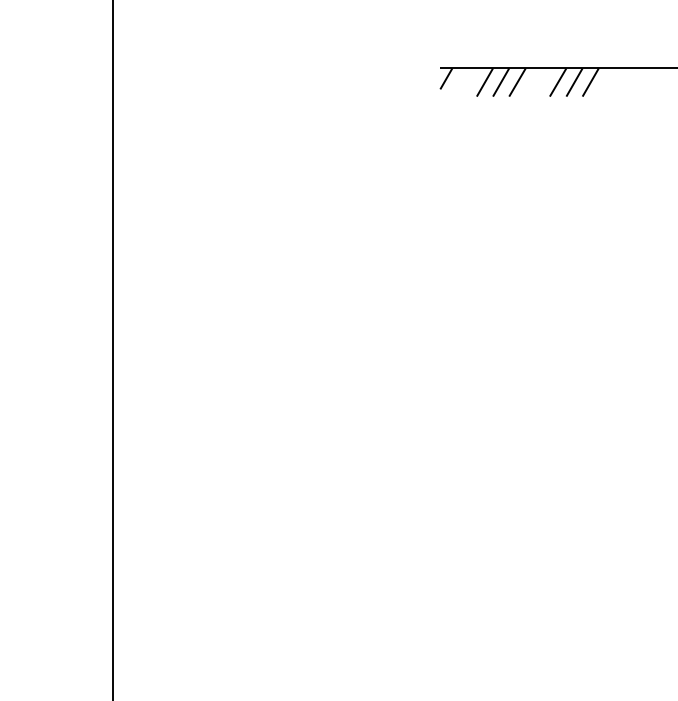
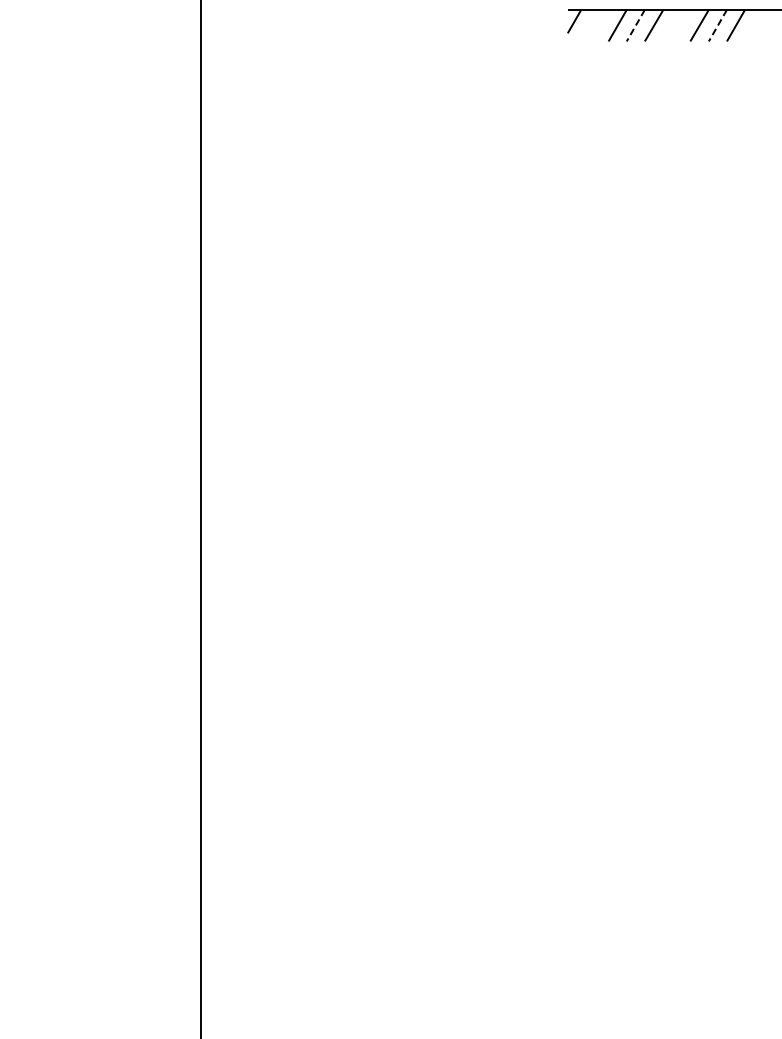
line: (500, 83) -> (635, 26), solid -> dashed
line: (574, 83) -> (717, 26), solid -> dashed

